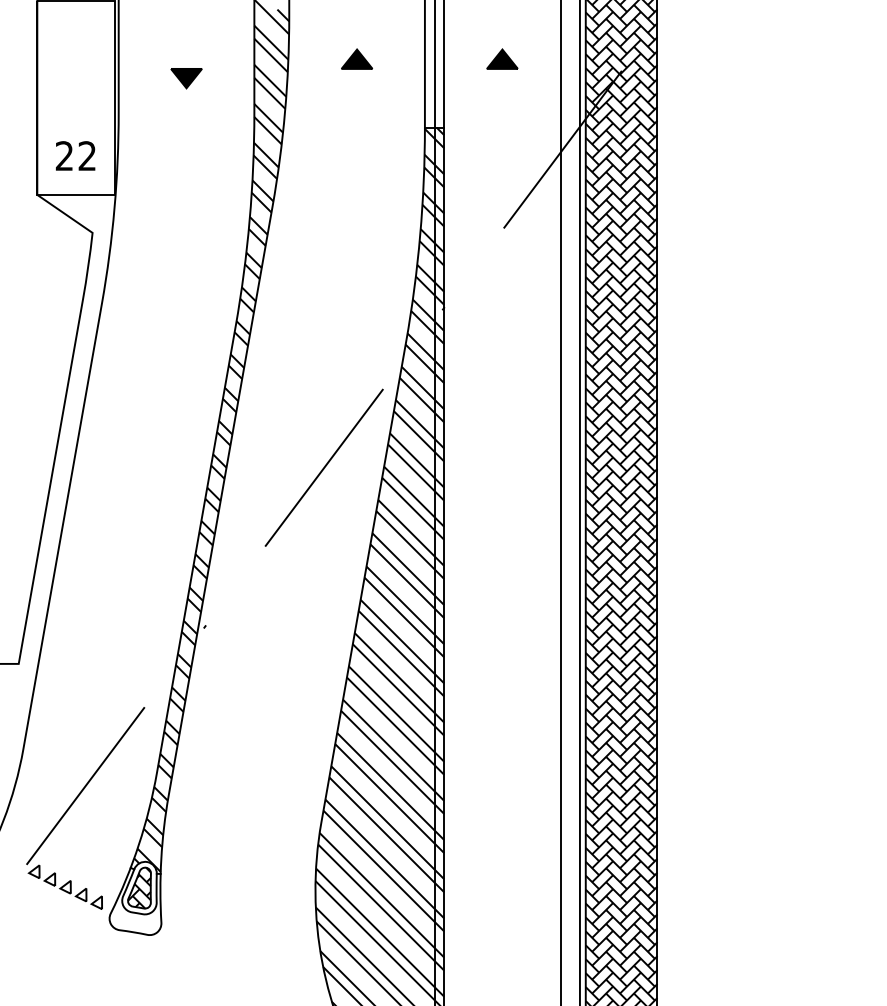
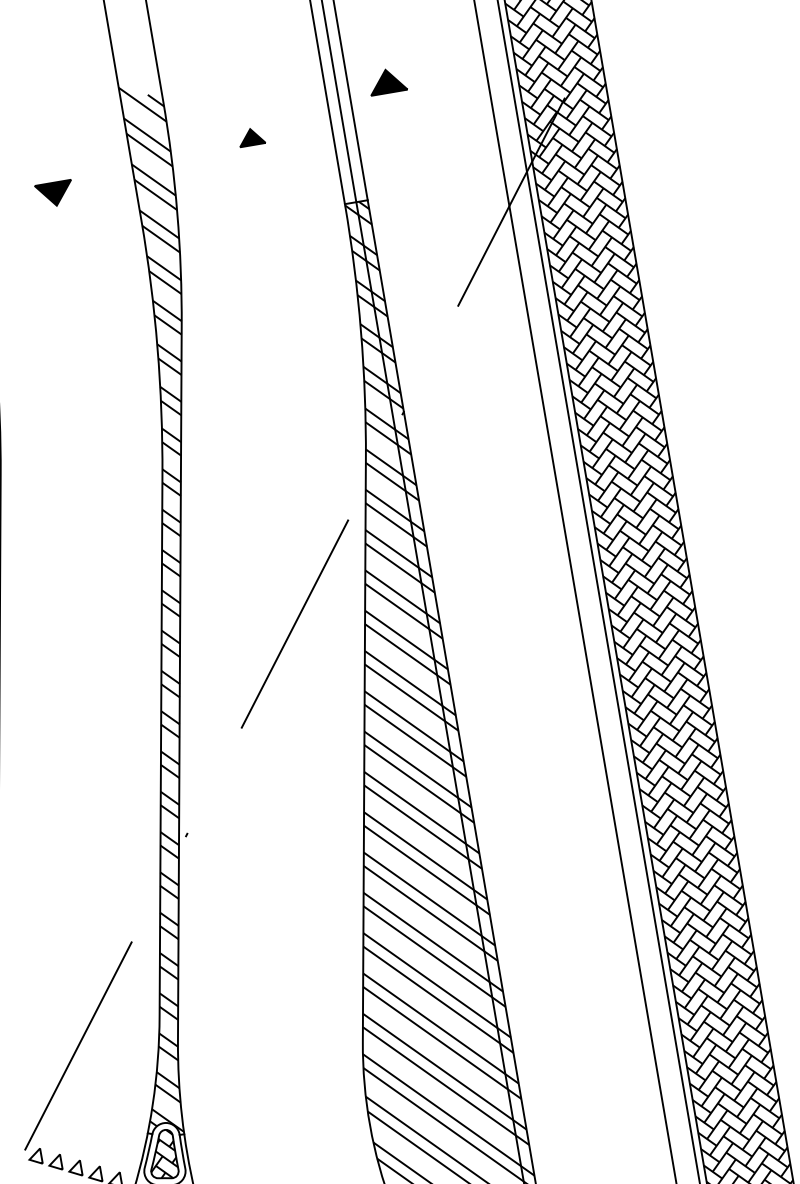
part: (357, 58) -> (251, 136), size x0.7
part: (502, 58) -> (387, 80), moved

